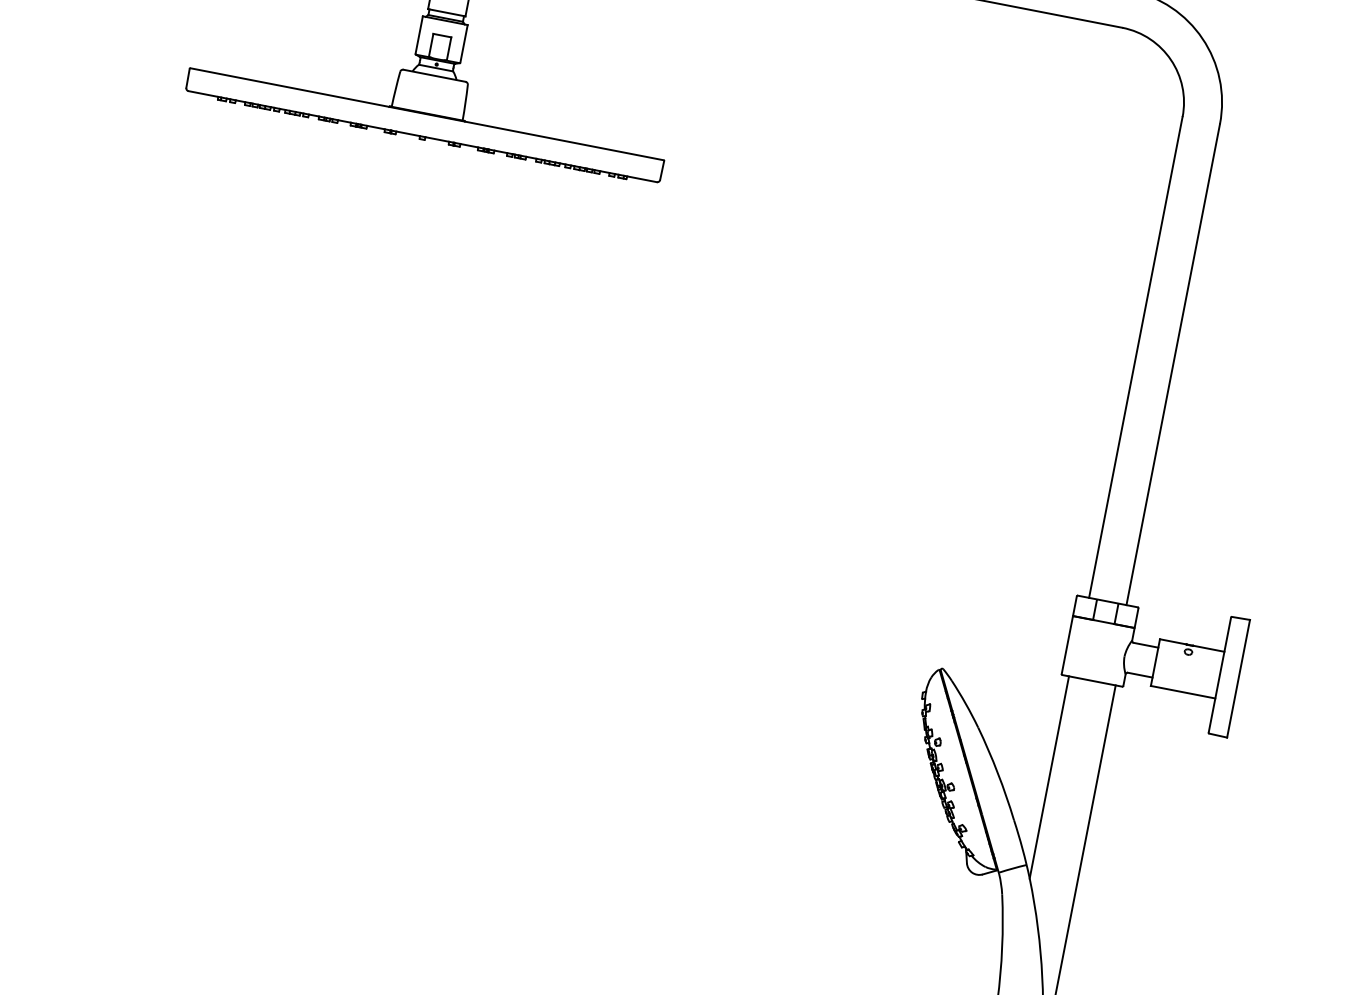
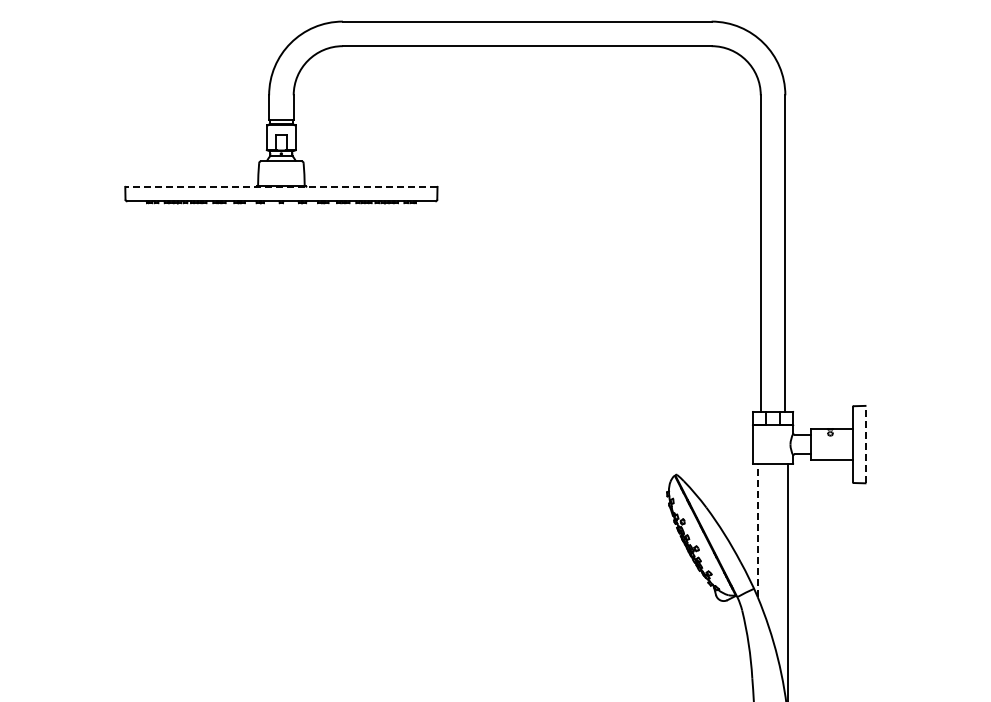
line: (427, 113) -> (281, 186), solid -> dashed
line: (1238, 678) -> (865, 444), solid -> dashed
line: (1049, 777) -> (757, 530), solid -> dashed

